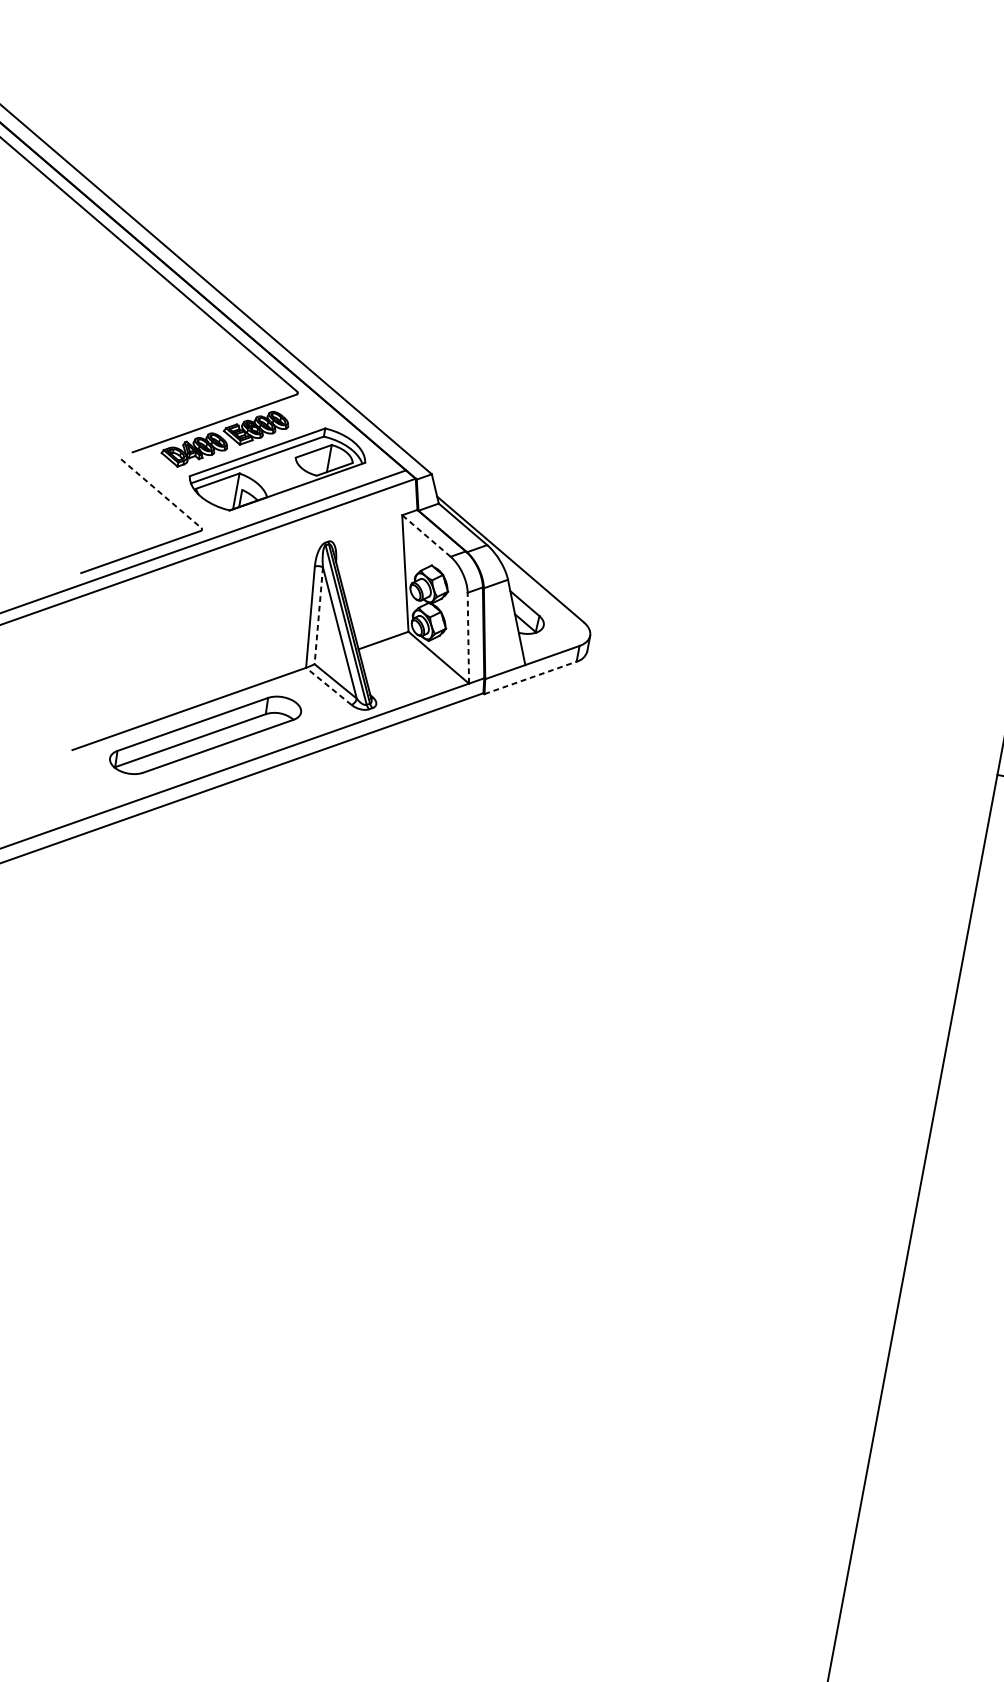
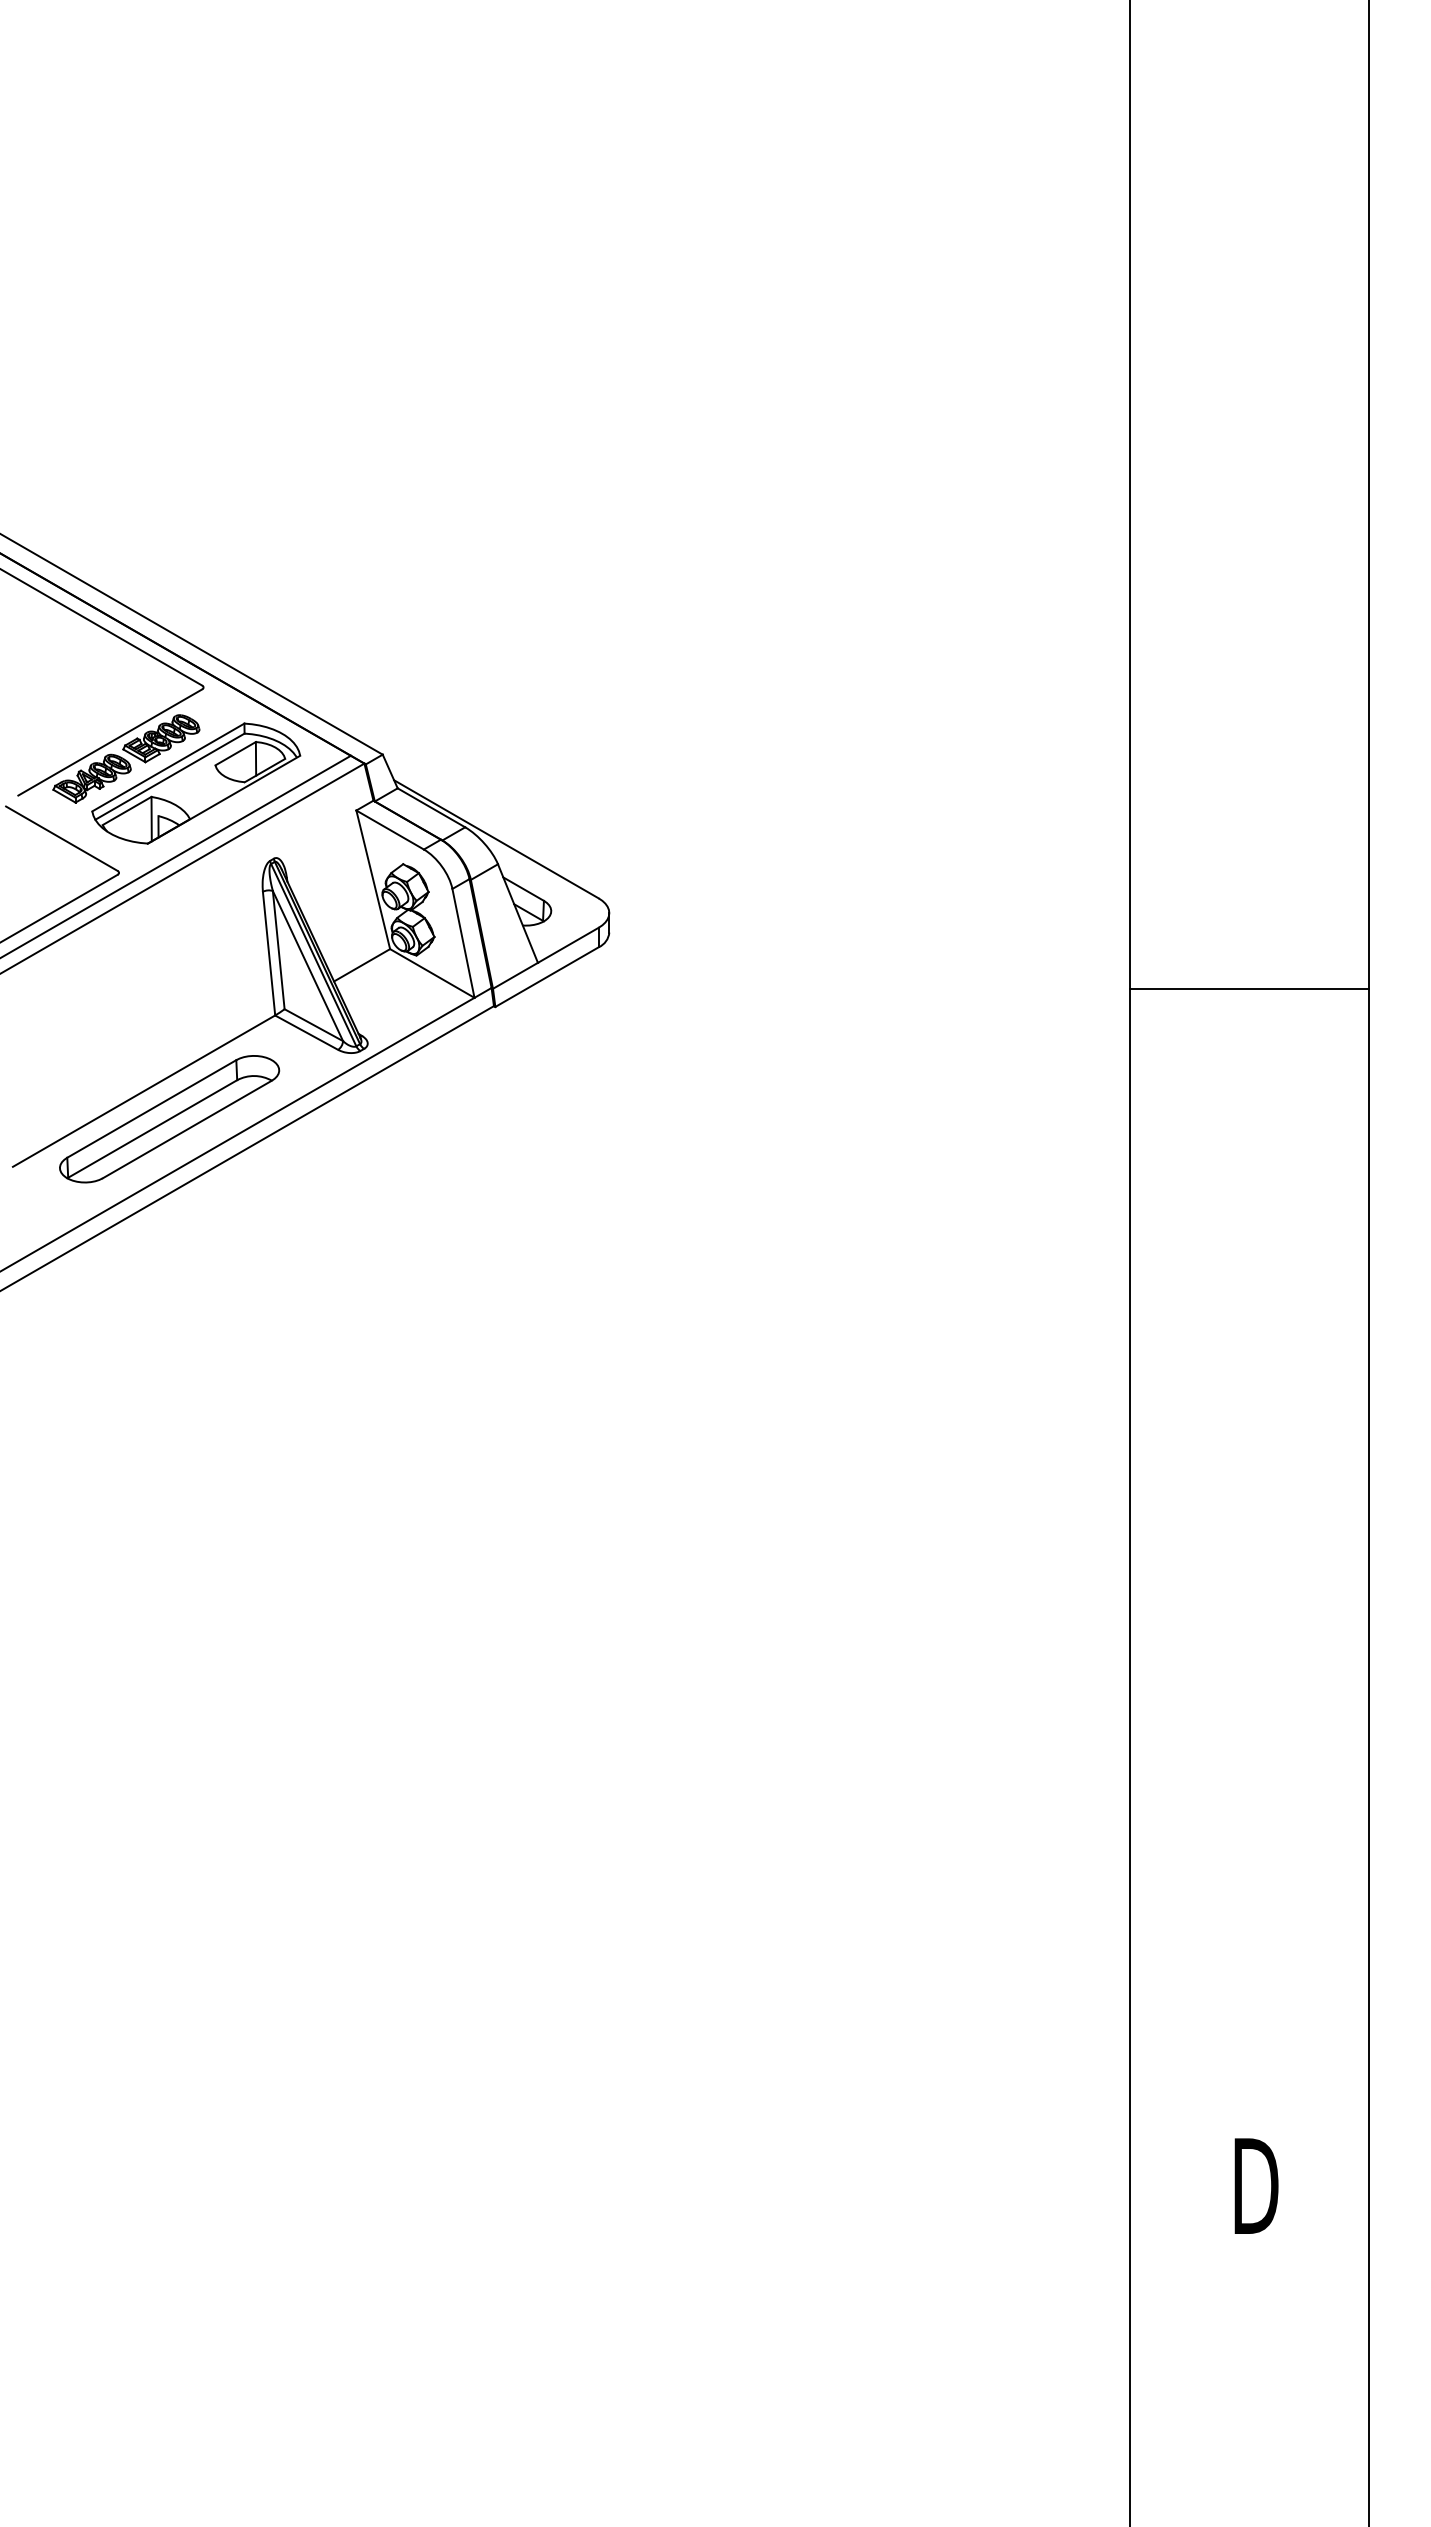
line: (161, 493) -> (62, 838), dashed -> solid
line: (426, 536) -> (390, 830), dashed -> solid
line: (318, 616) -> (278, 950), dashed -> solid
line: (468, 638) -> (463, 943), dashed -> solid
line: (530, 678) -> (547, 977), dashed -> solid
line: (328, 686) -> (306, 1032), dashed -> solid

